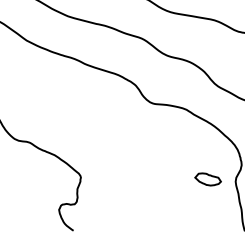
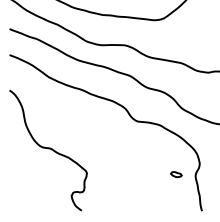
part: (208, 179) -> (176, 174), size x0.6

